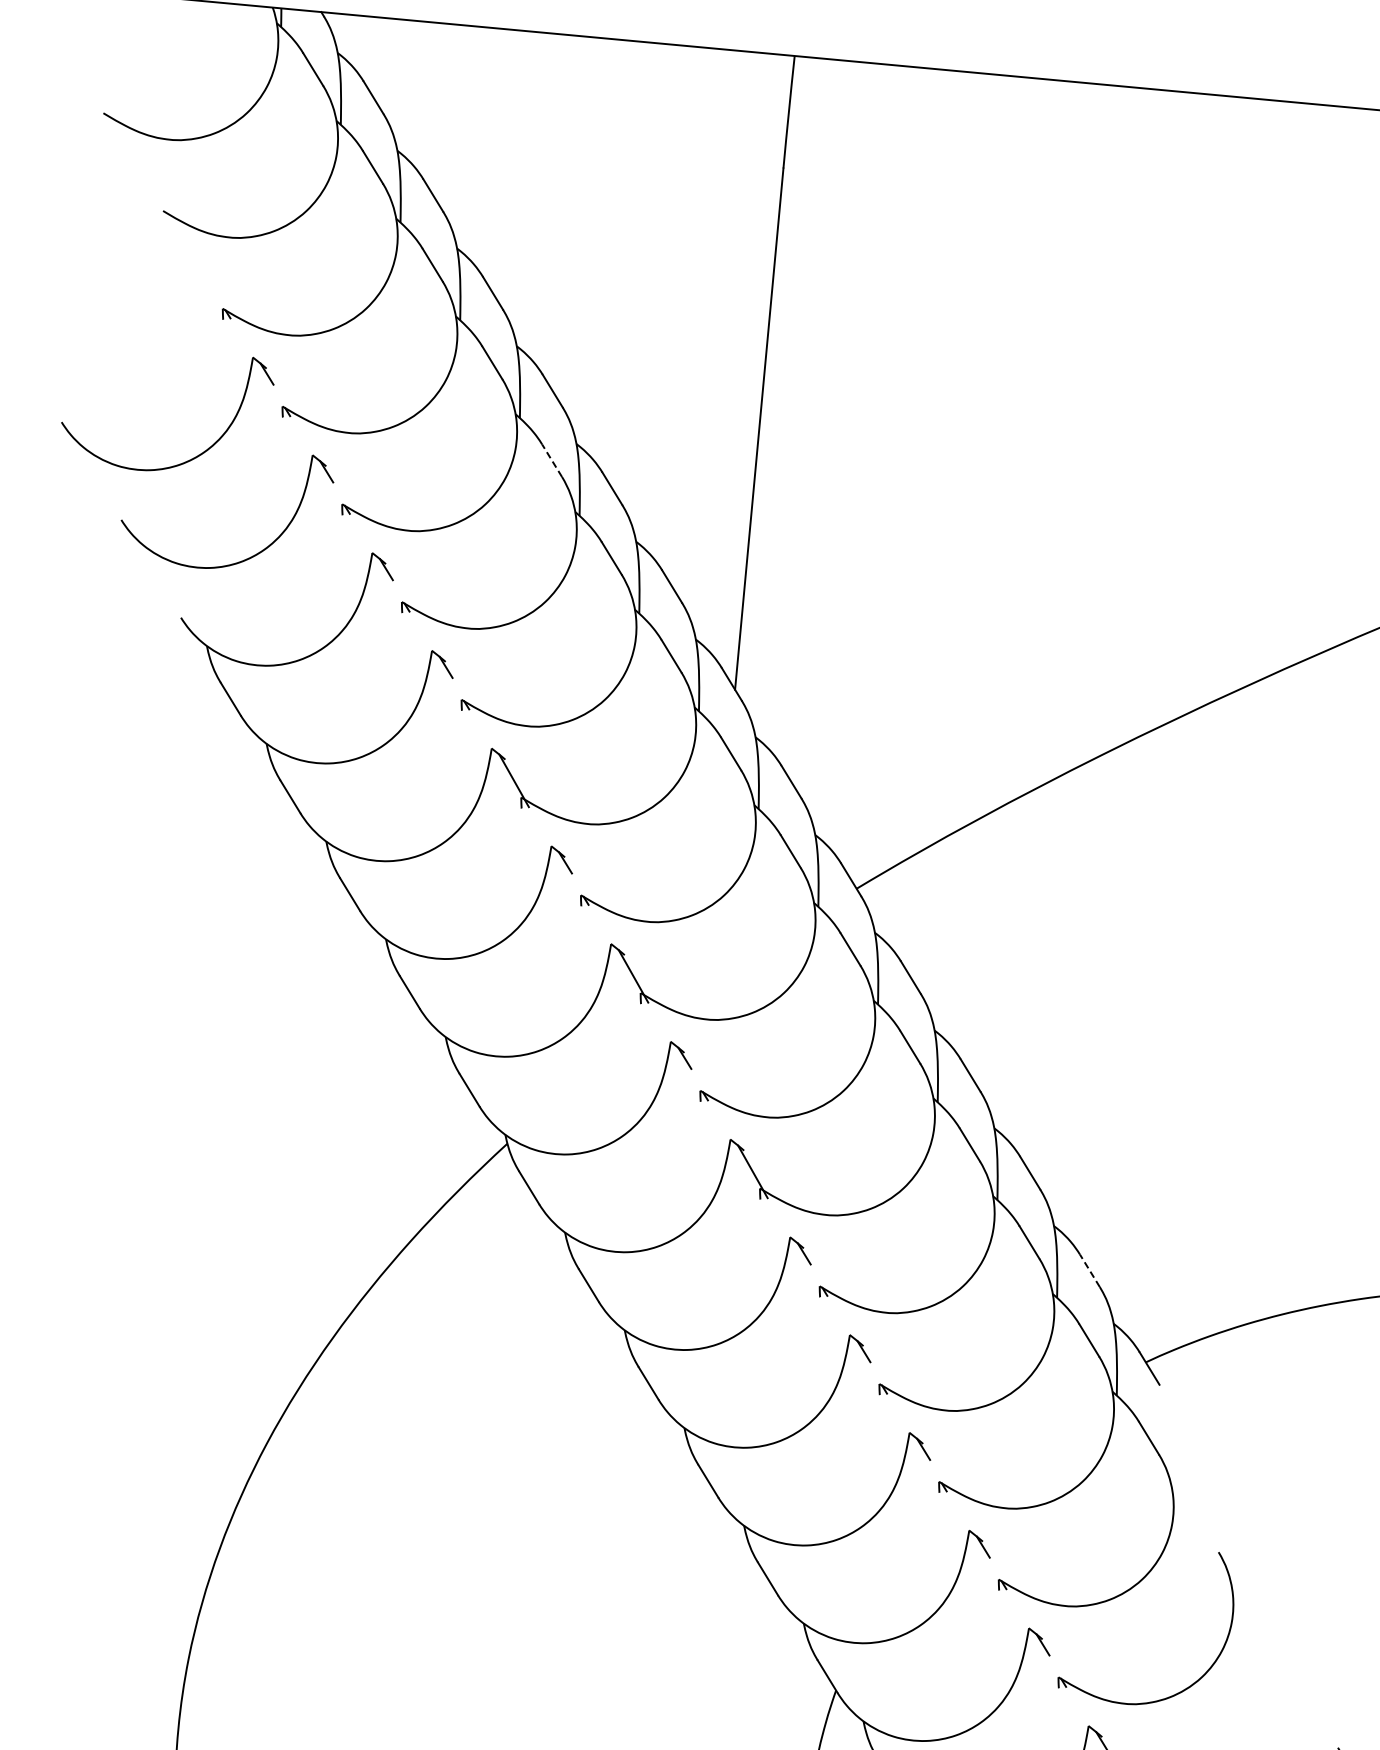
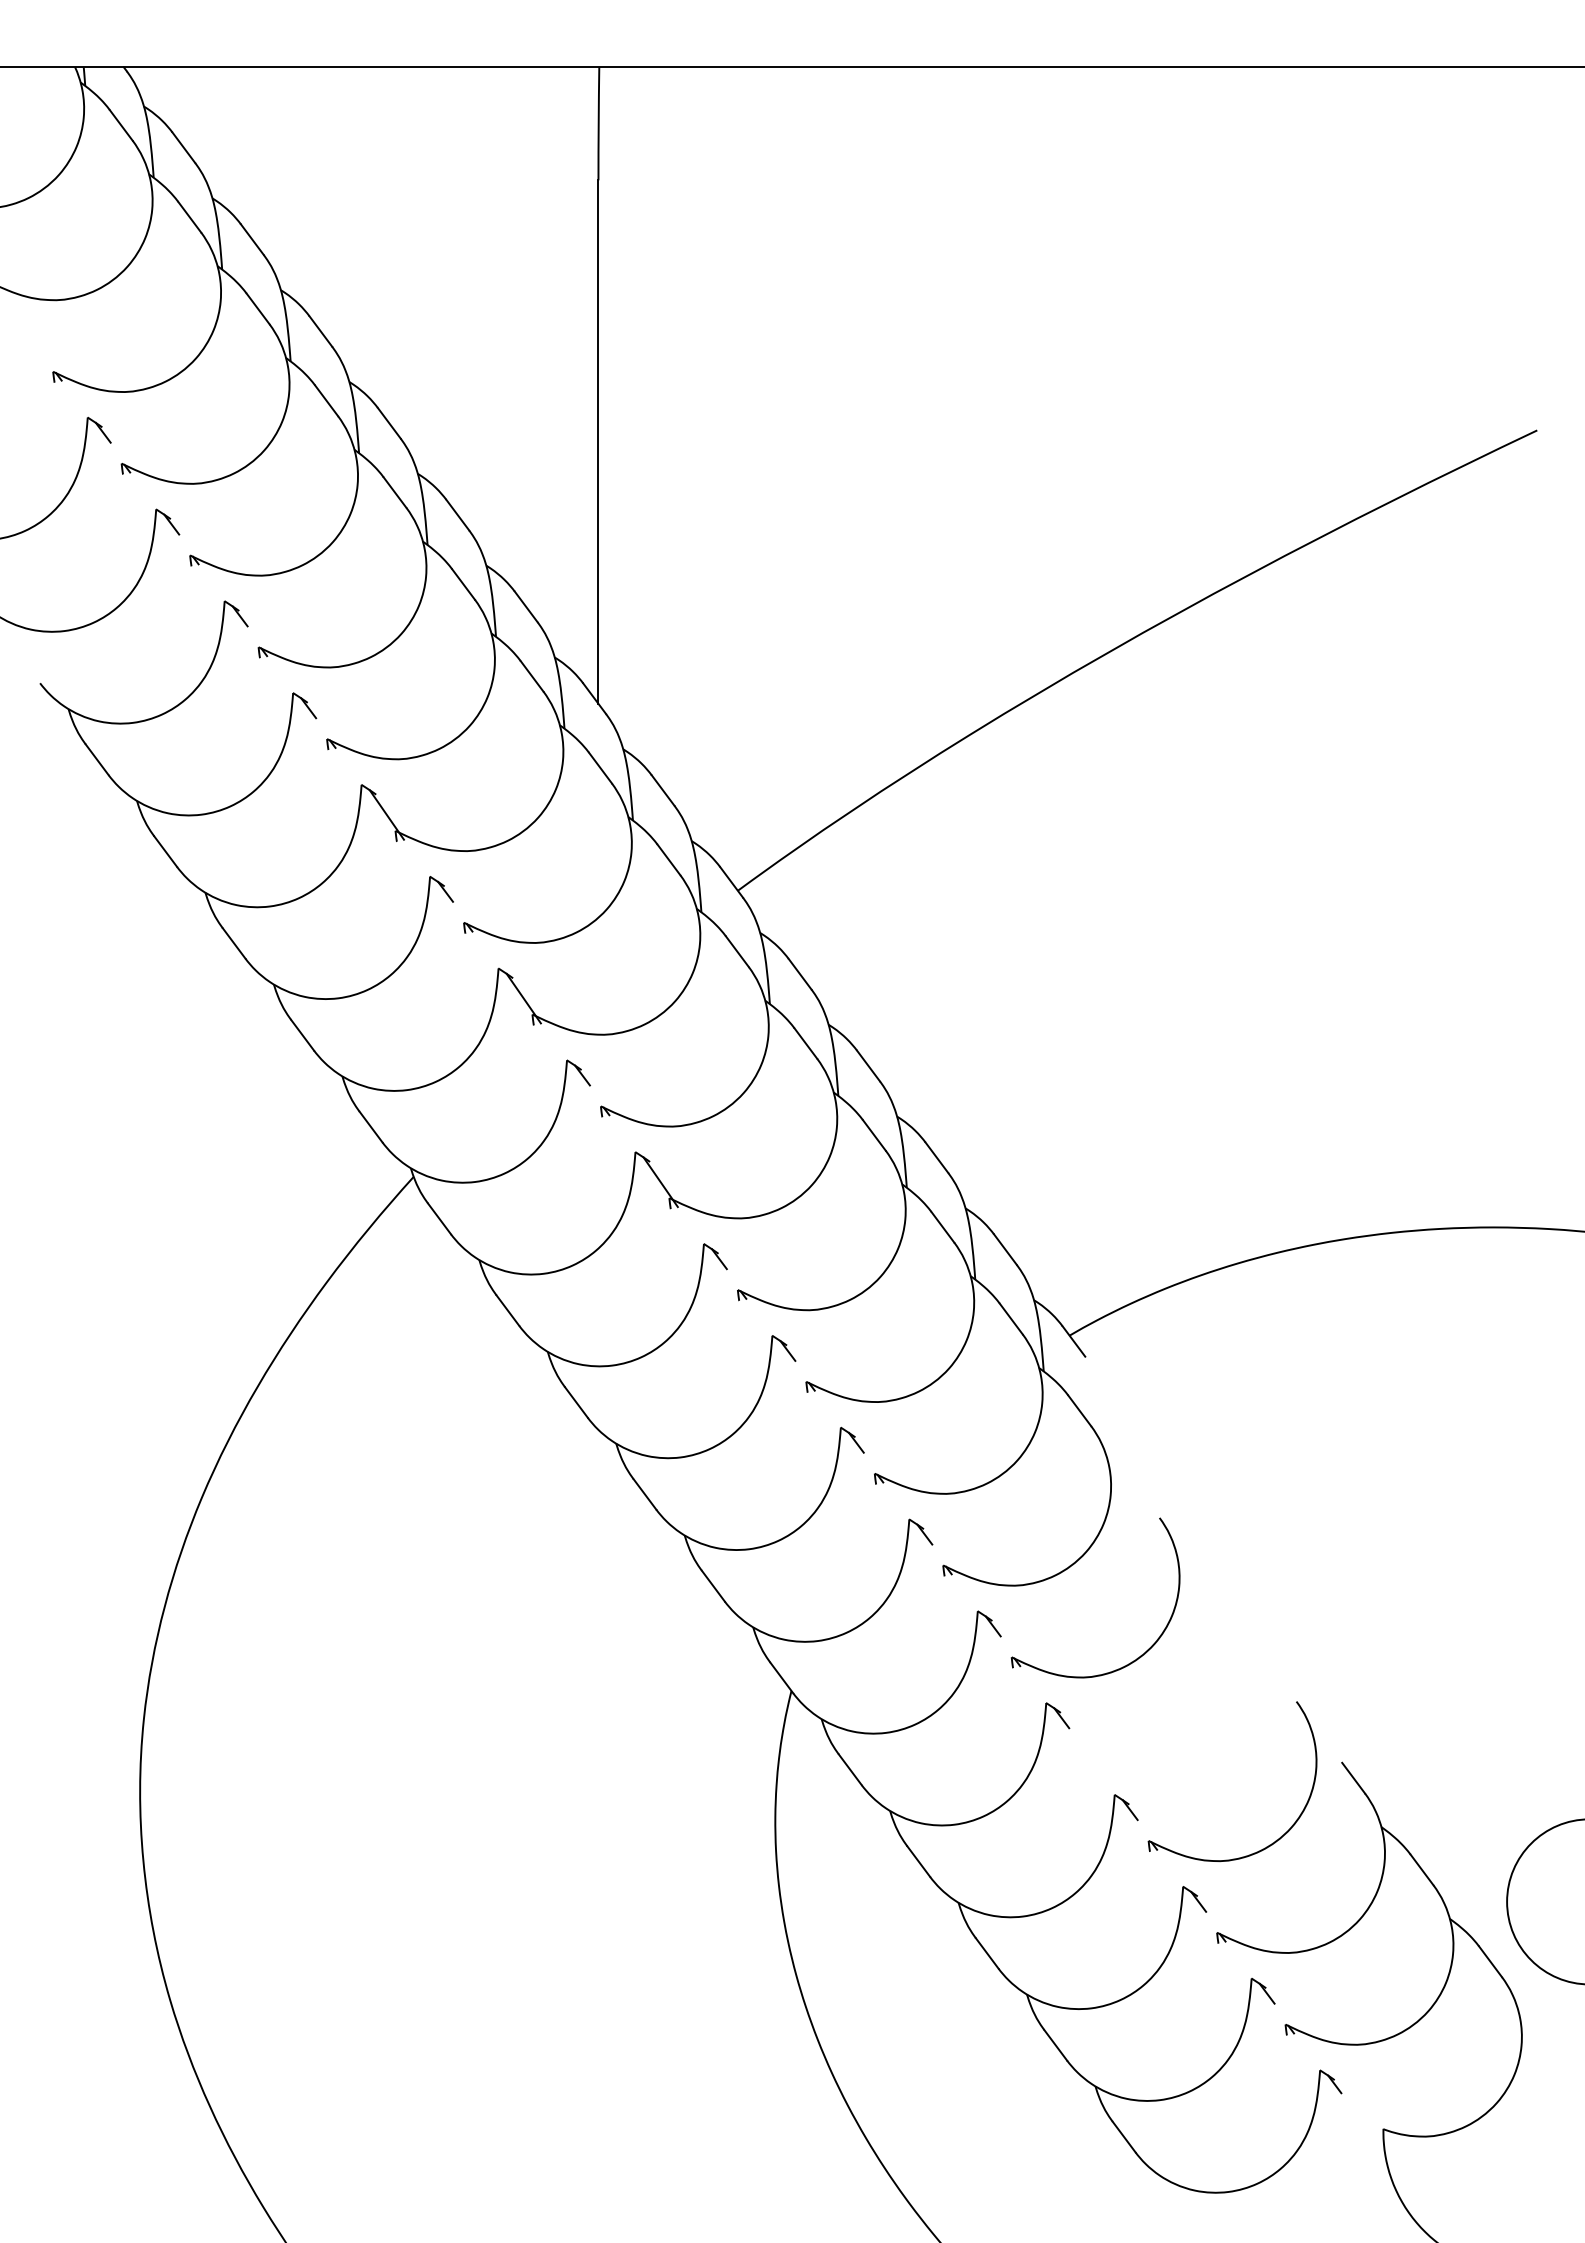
line: (551, 460) -> (394, 492), dashed -> solid
line: (1089, 1270) -> (1005, 1249), dashed -> solid

